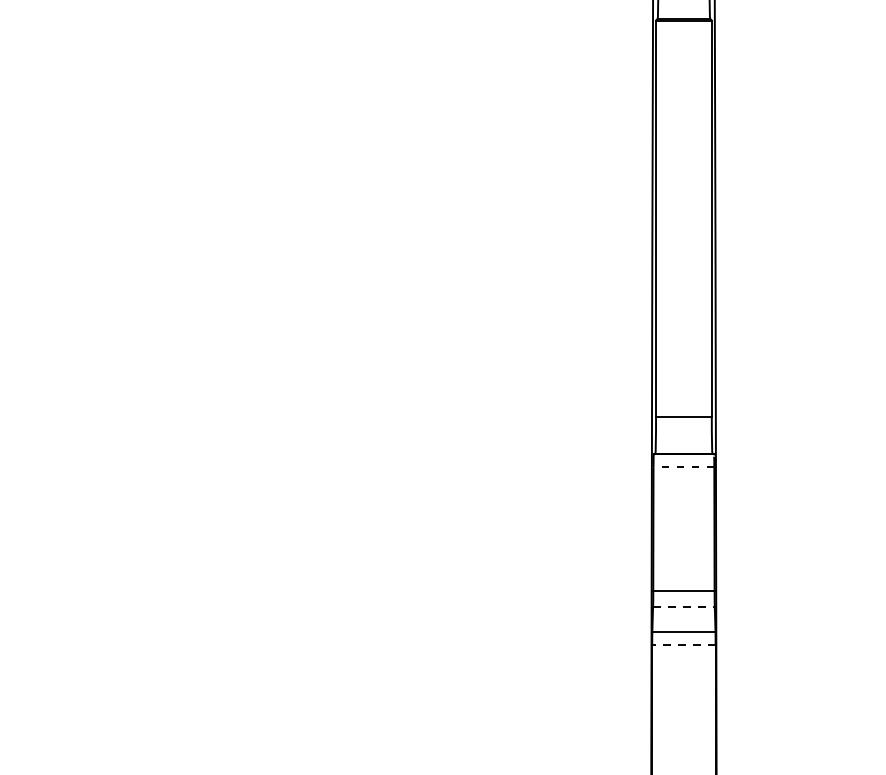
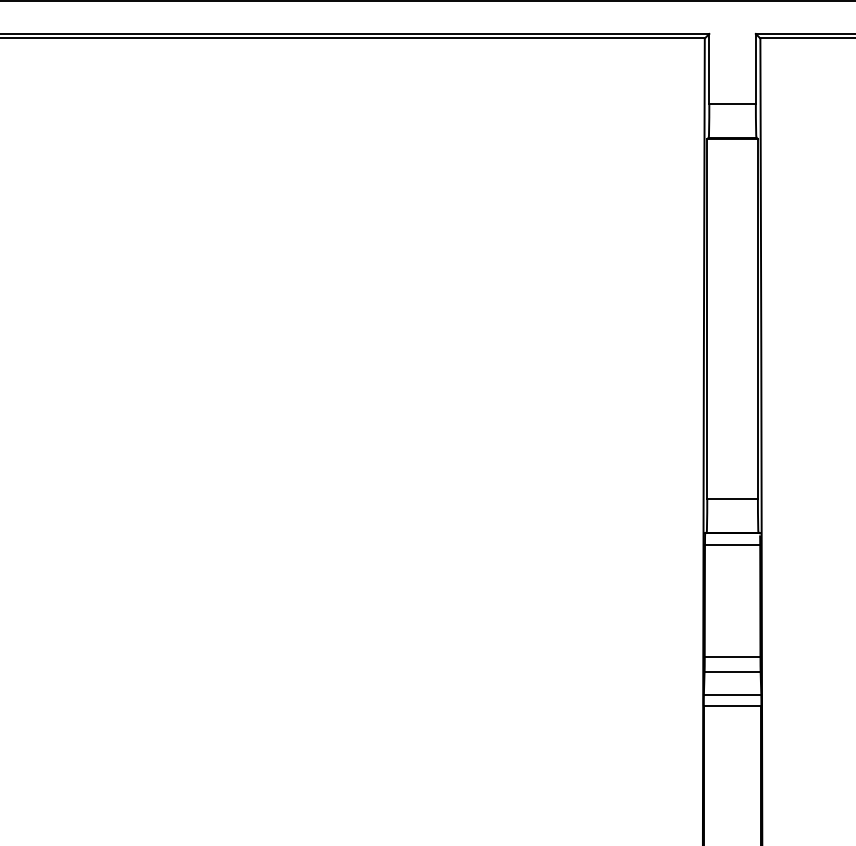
line: (683, 466) -> (732, 544), dashed -> solid
line: (684, 606) -> (733, 671), dashed -> solid
line: (683, 645) -> (732, 706), dashed -> solid

